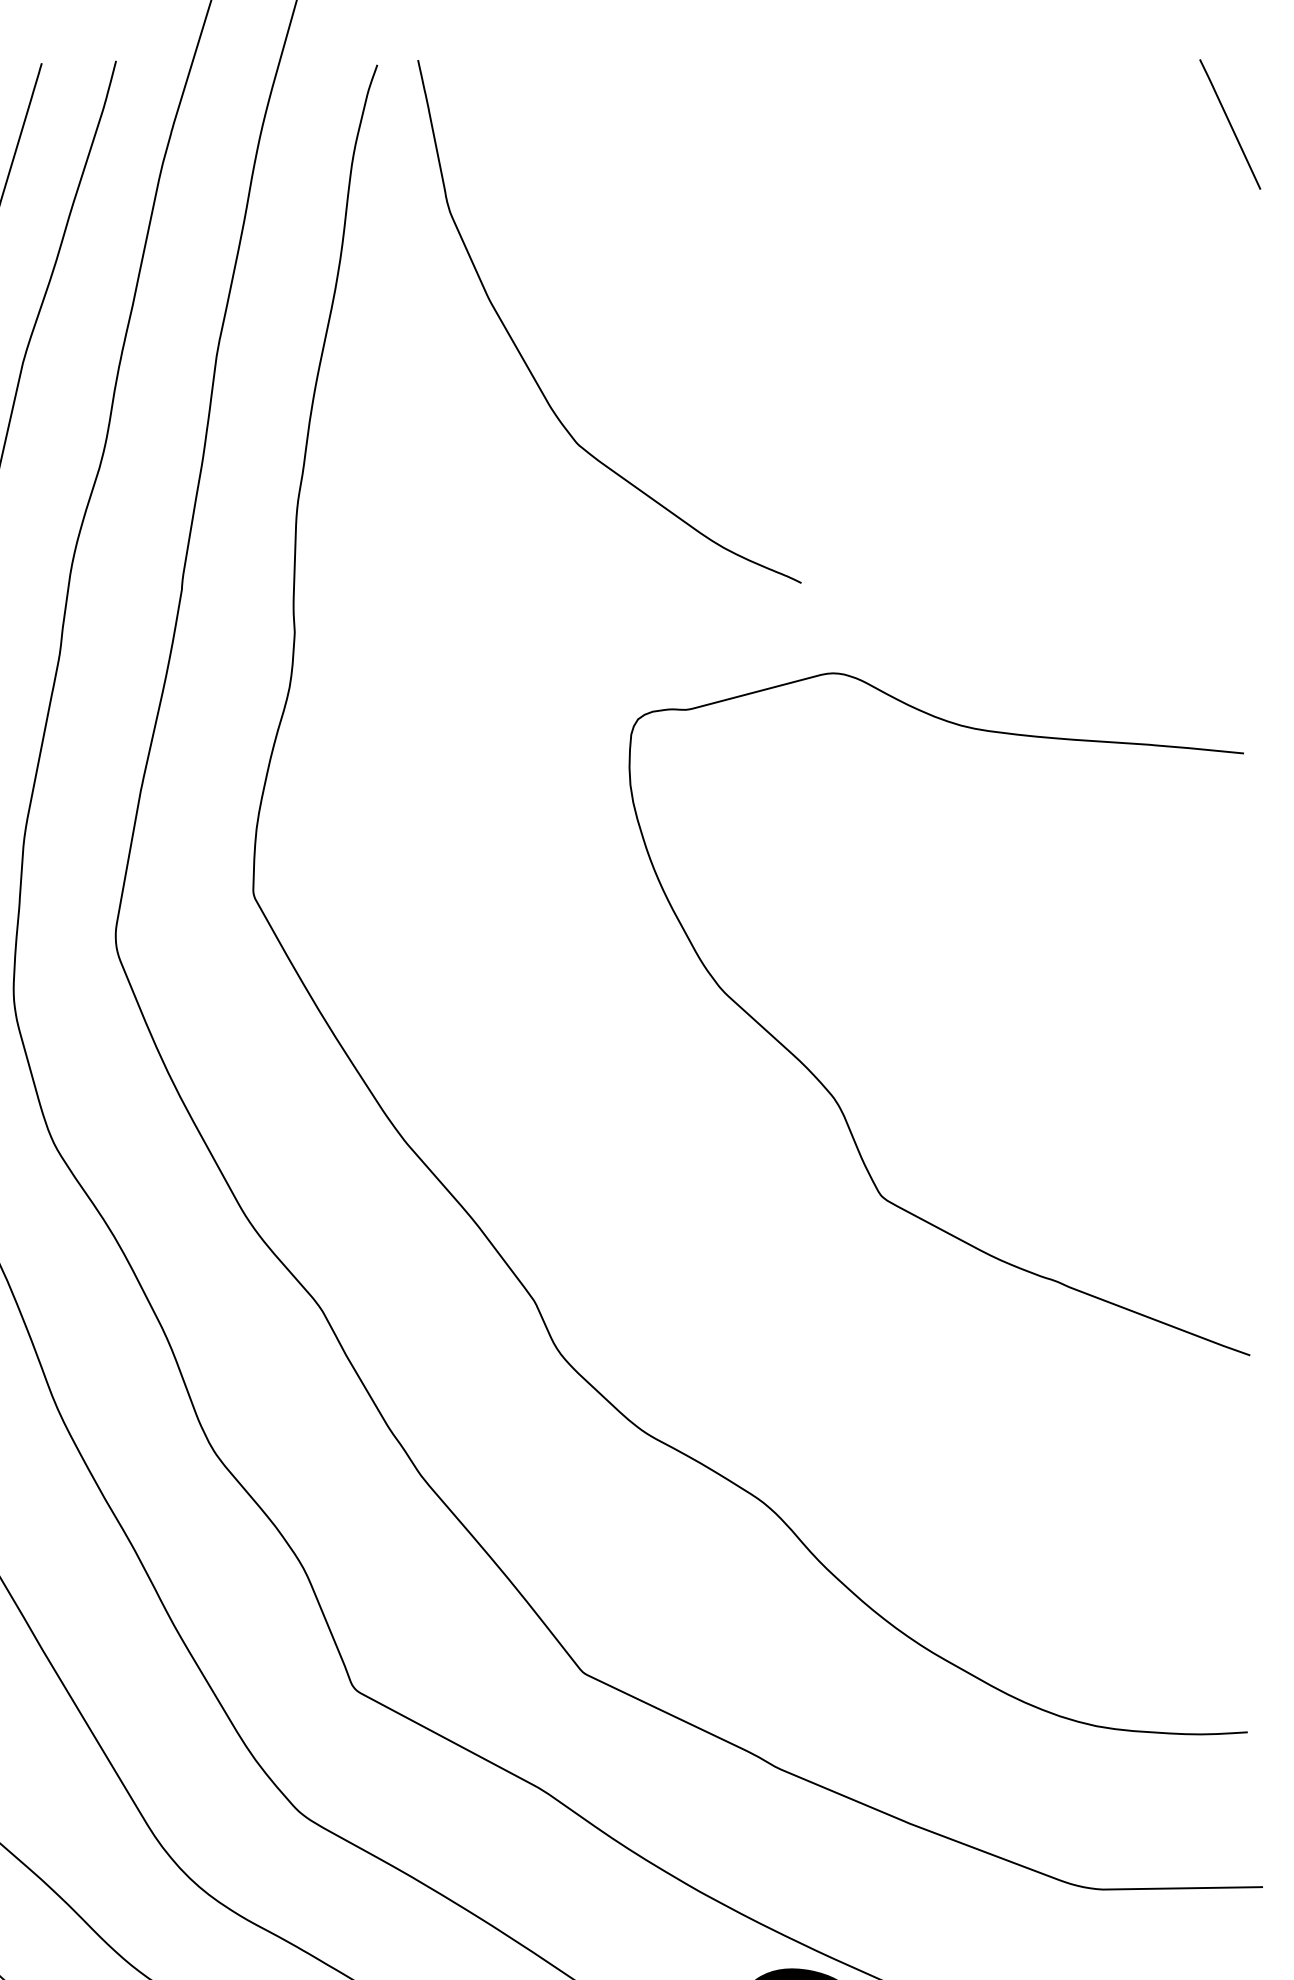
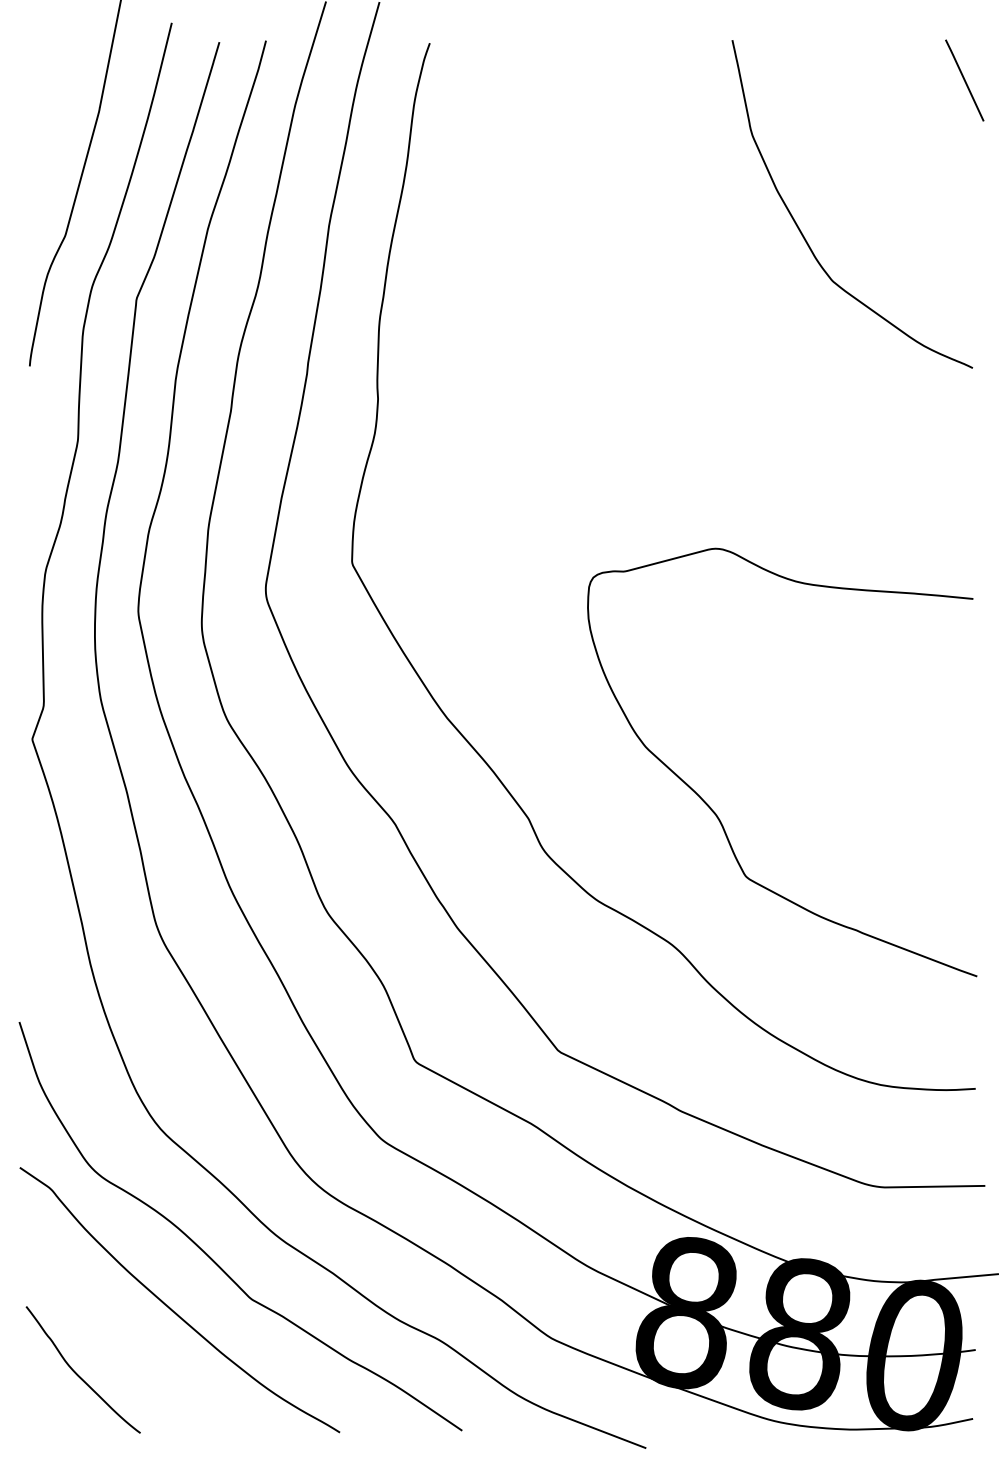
curve: (529, 366) -> (802, 232), moved
curve: (834, 1095) -> (716, 813), moved

